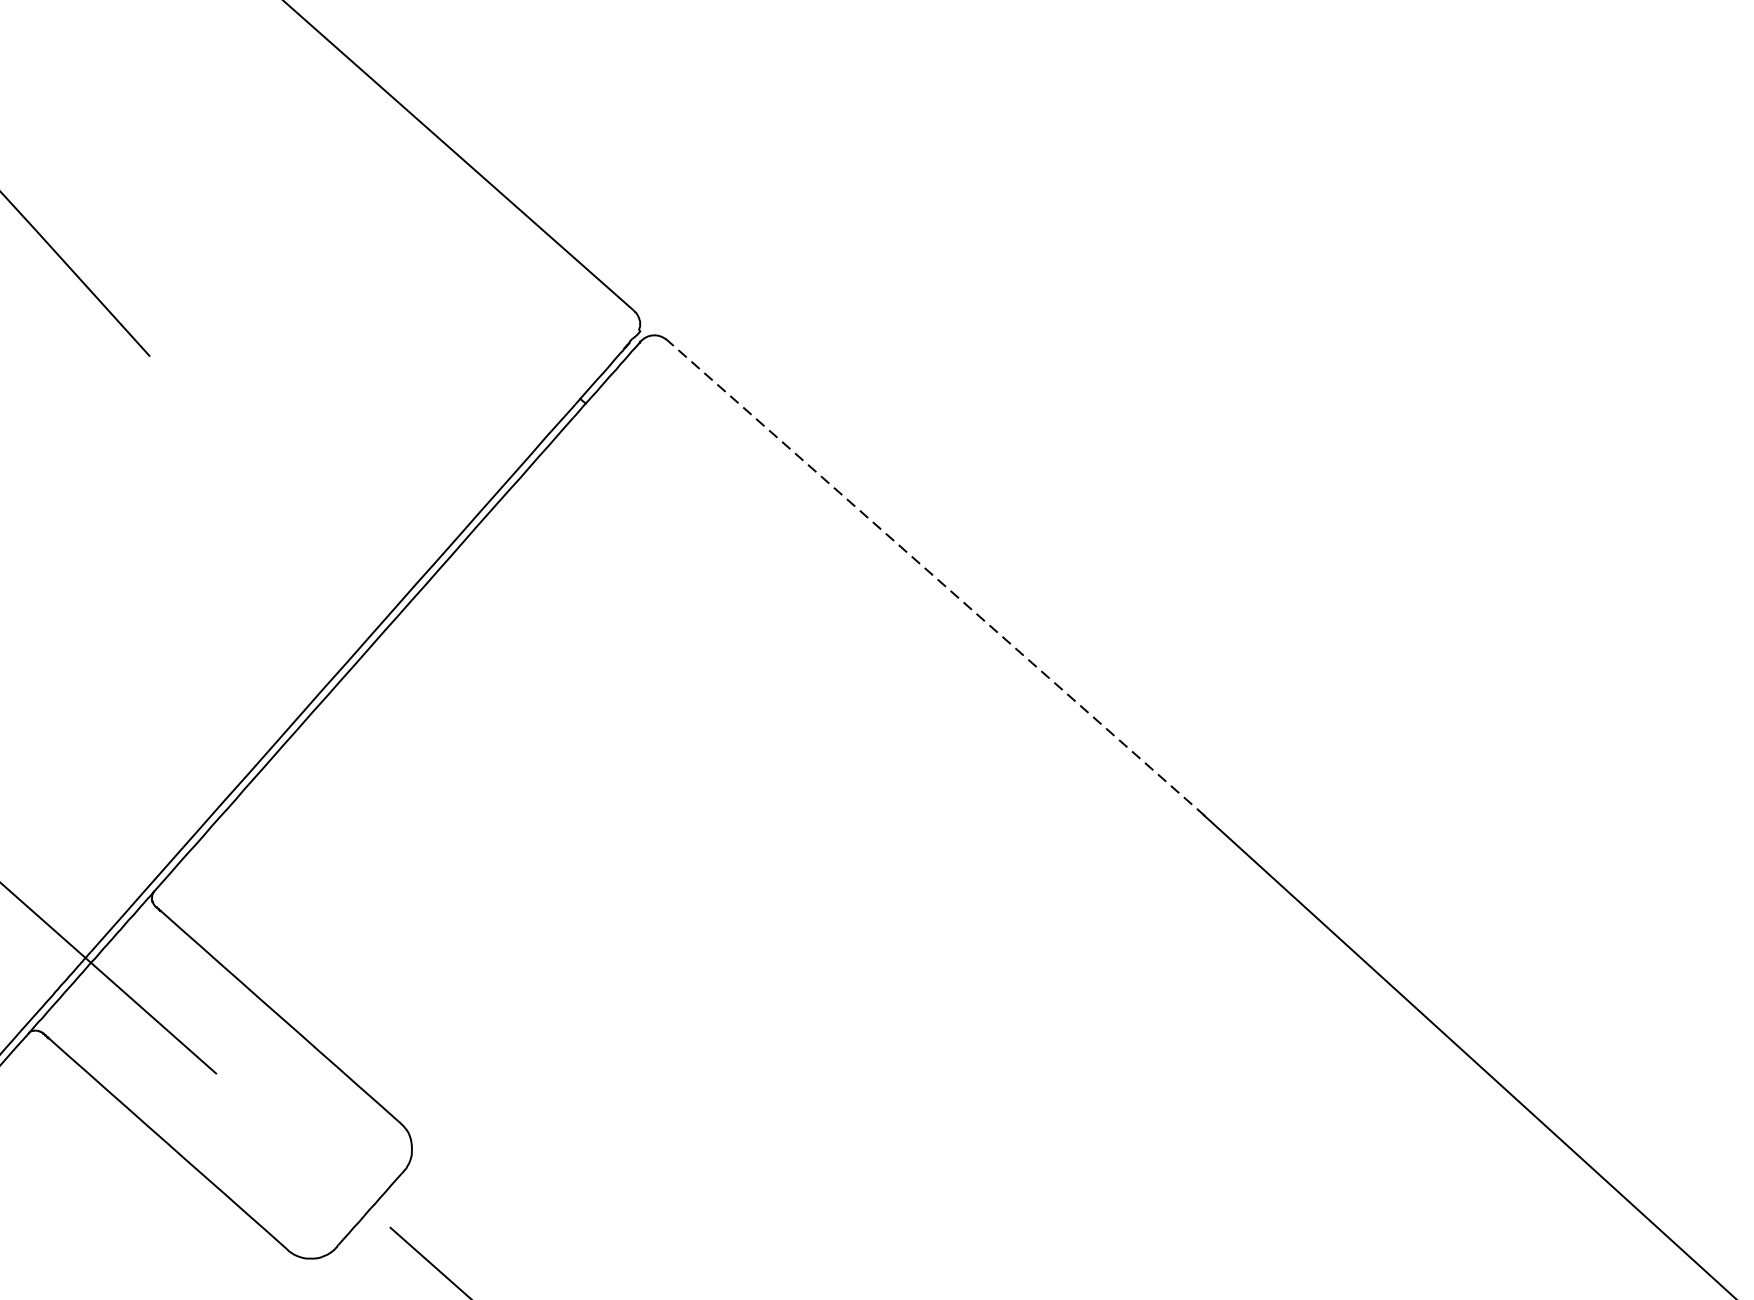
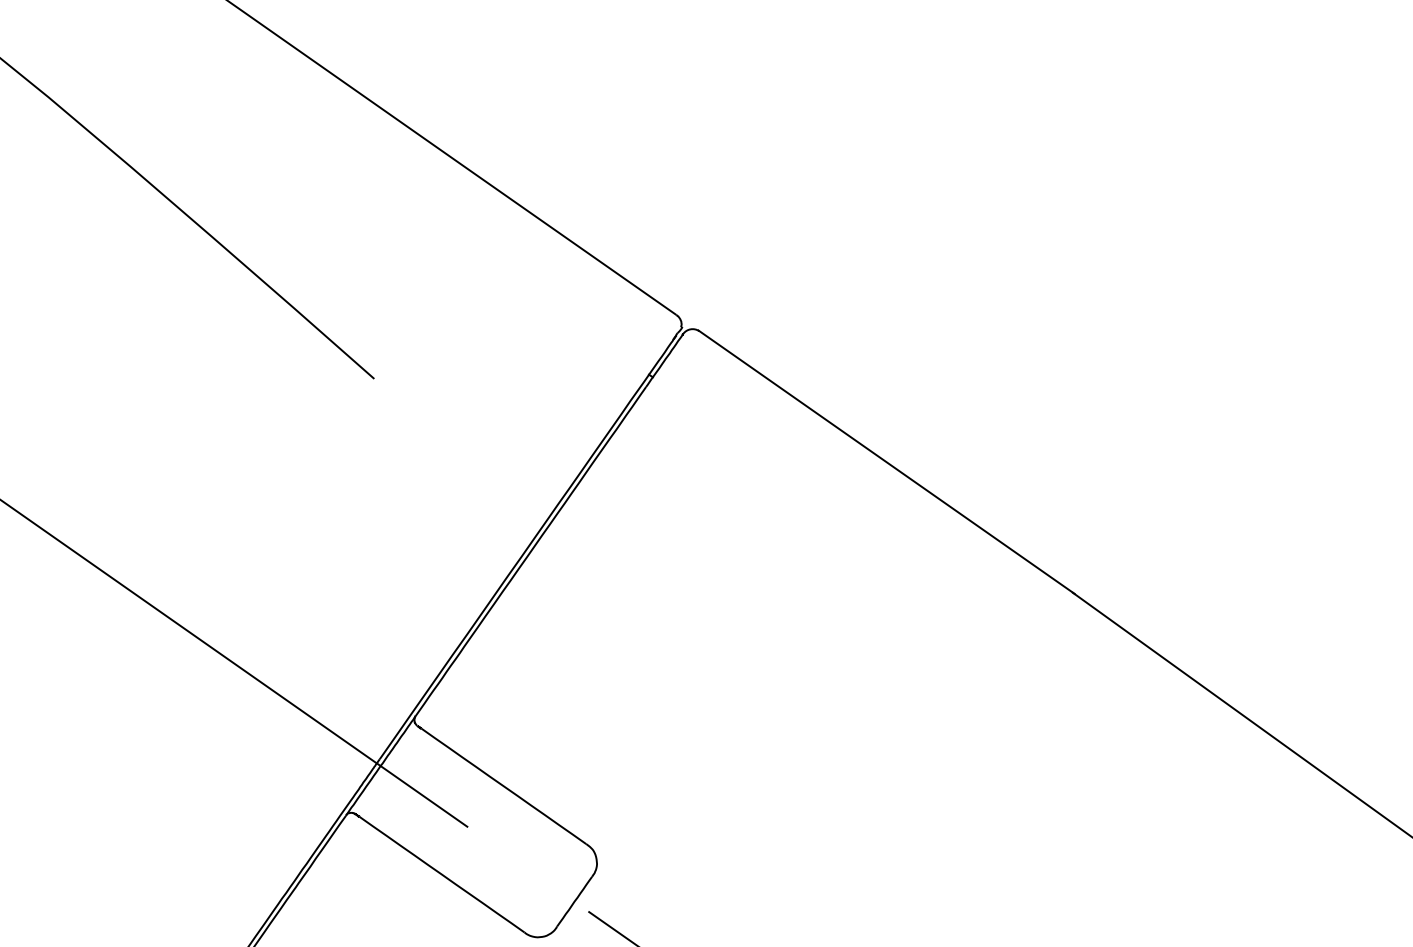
line: (935, 578) -> (886, 462), dashed -> solid

